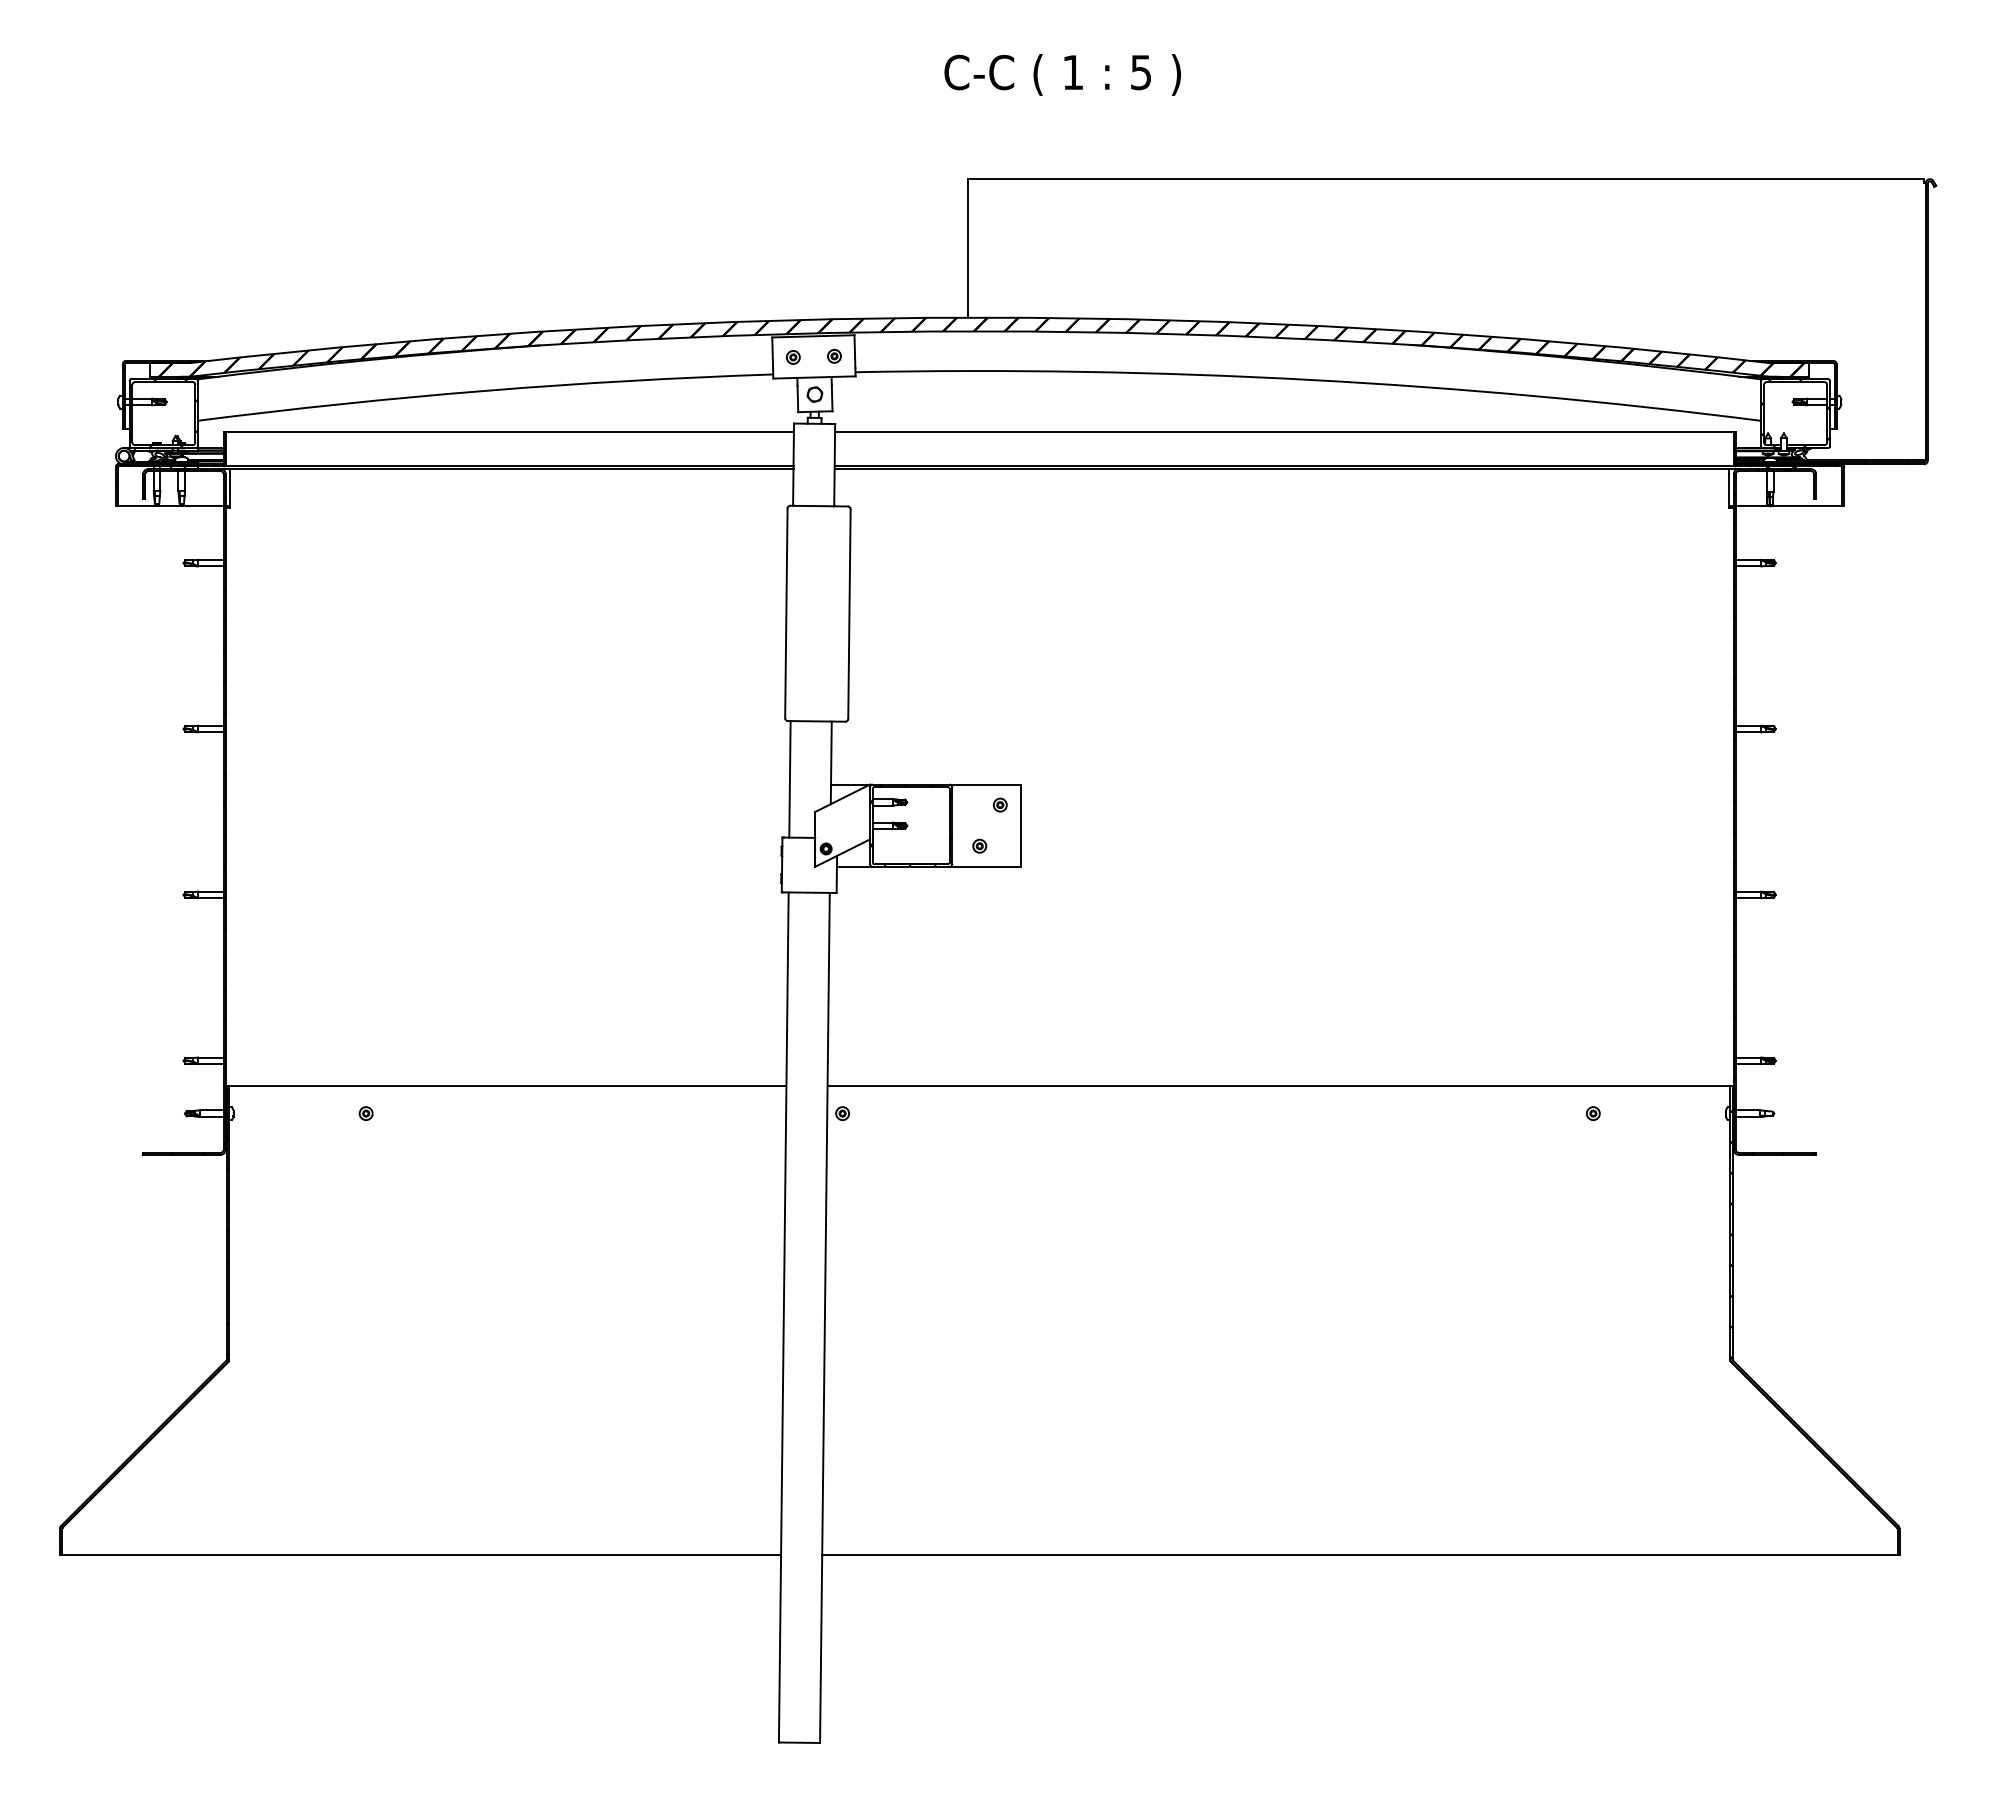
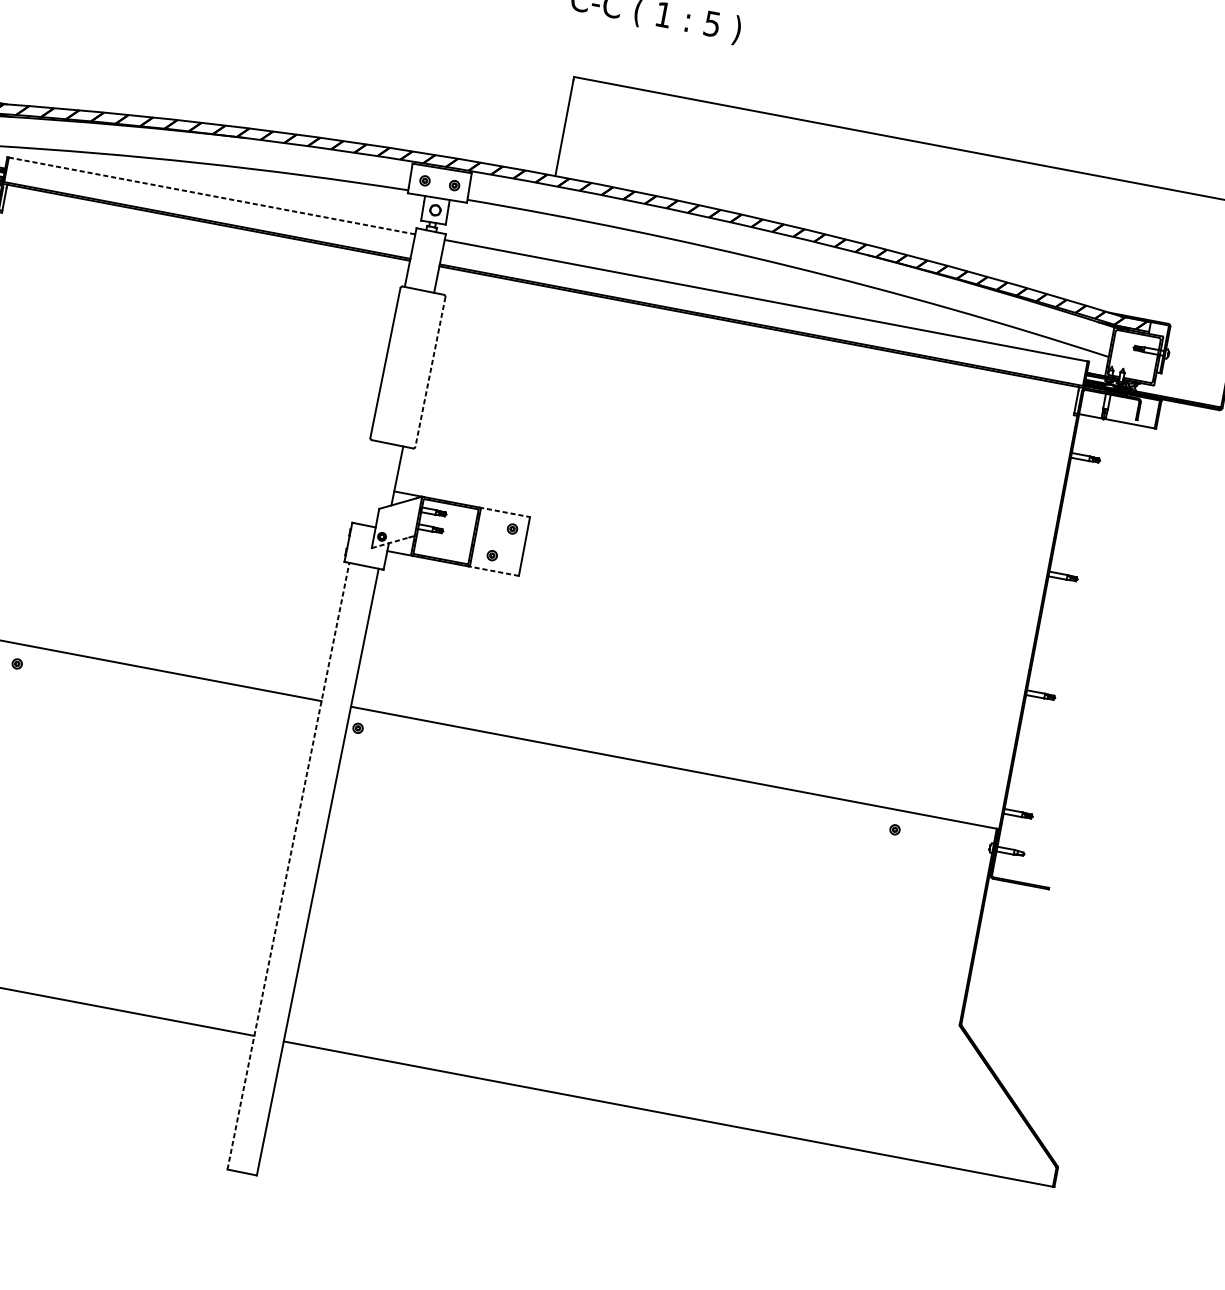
line: (510, 432) -> (212, 196), solid -> dashed
line: (849, 614) -> (430, 372), solid -> dashed
line: (789, 779) -> (365, 482), removed
line: (985, 784) -> (504, 512), solid -> dashed
line: (839, 854) -> (390, 542), solid -> dashed
line: (985, 866) -> (493, 570), solid -> dashed
line: (783, 1316) -> (288, 865), solid -> dashed

